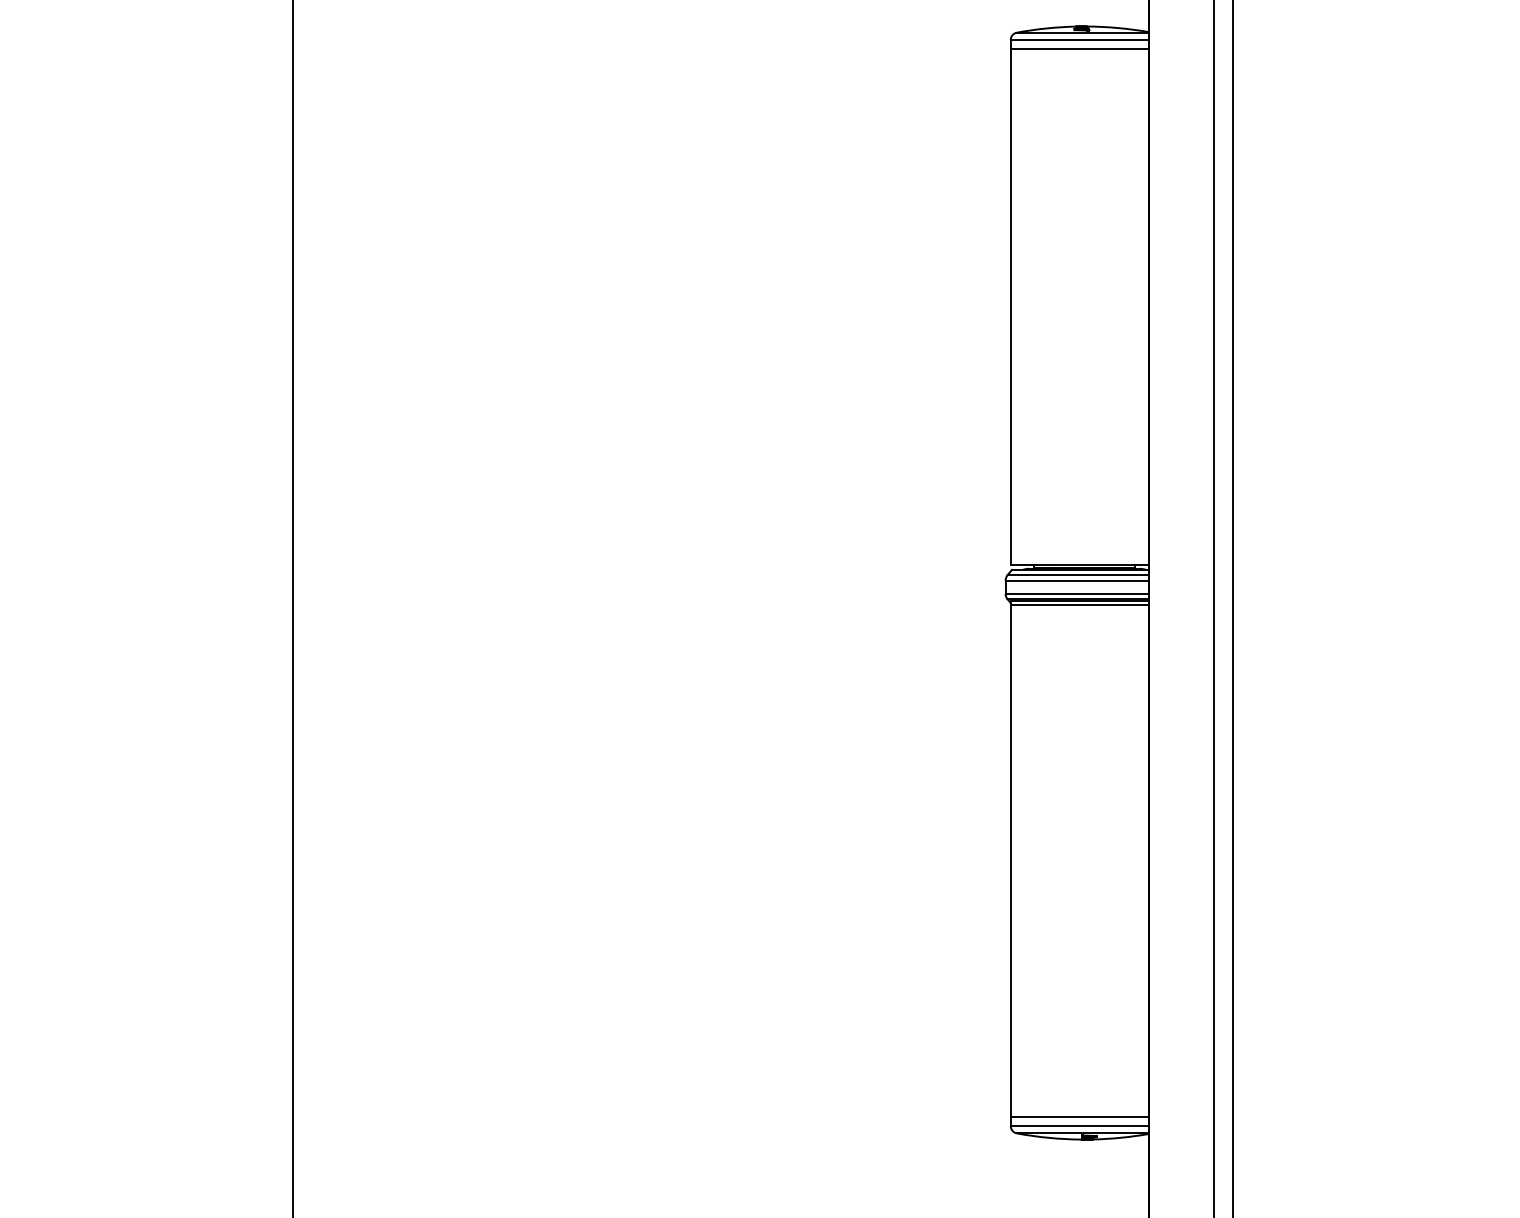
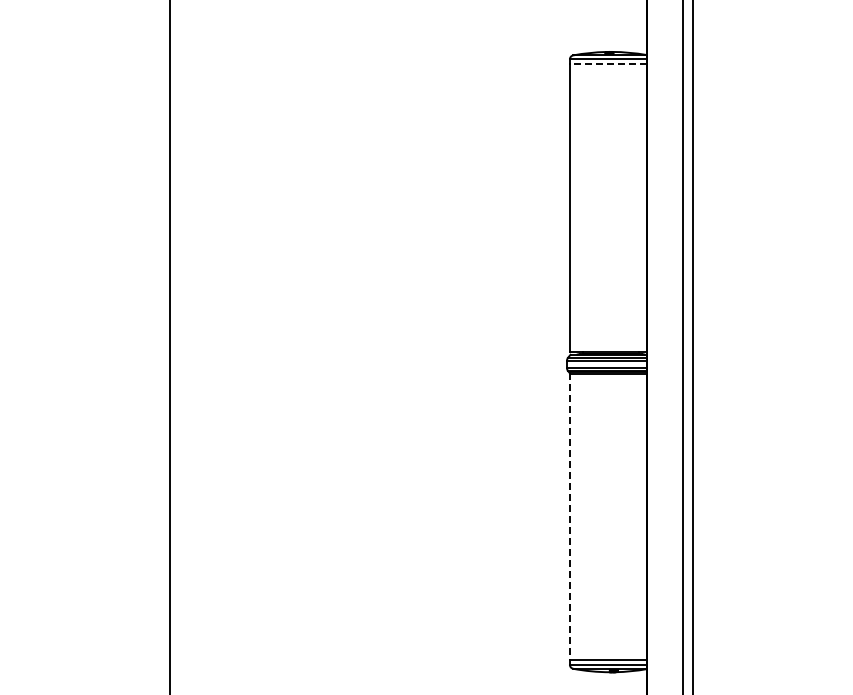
line: (1078, 49) -> (607, 64), solid -> dashed
line: (1010, 861) -> (569, 517), solid -> dashed

